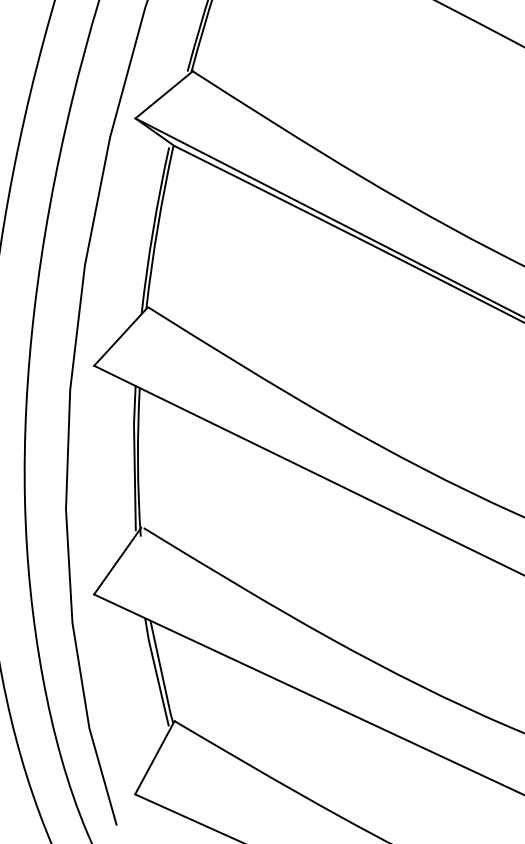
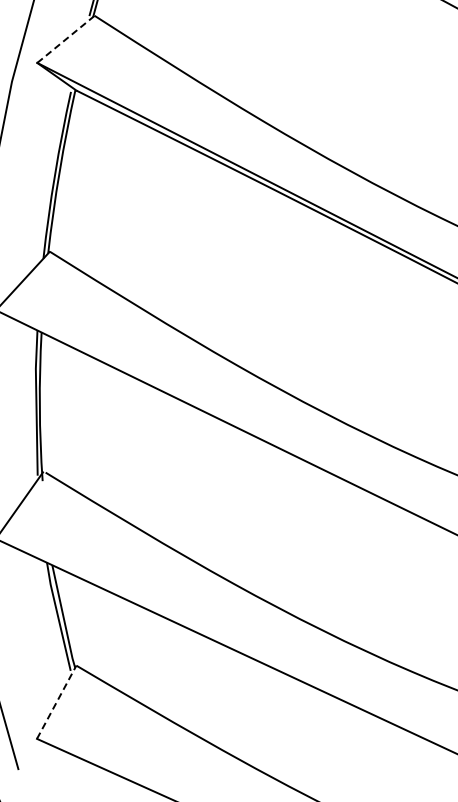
line: (164, 94) -> (66, 38), solid -> dashed
line: (154, 757) -> (56, 701), solid -> dashed

